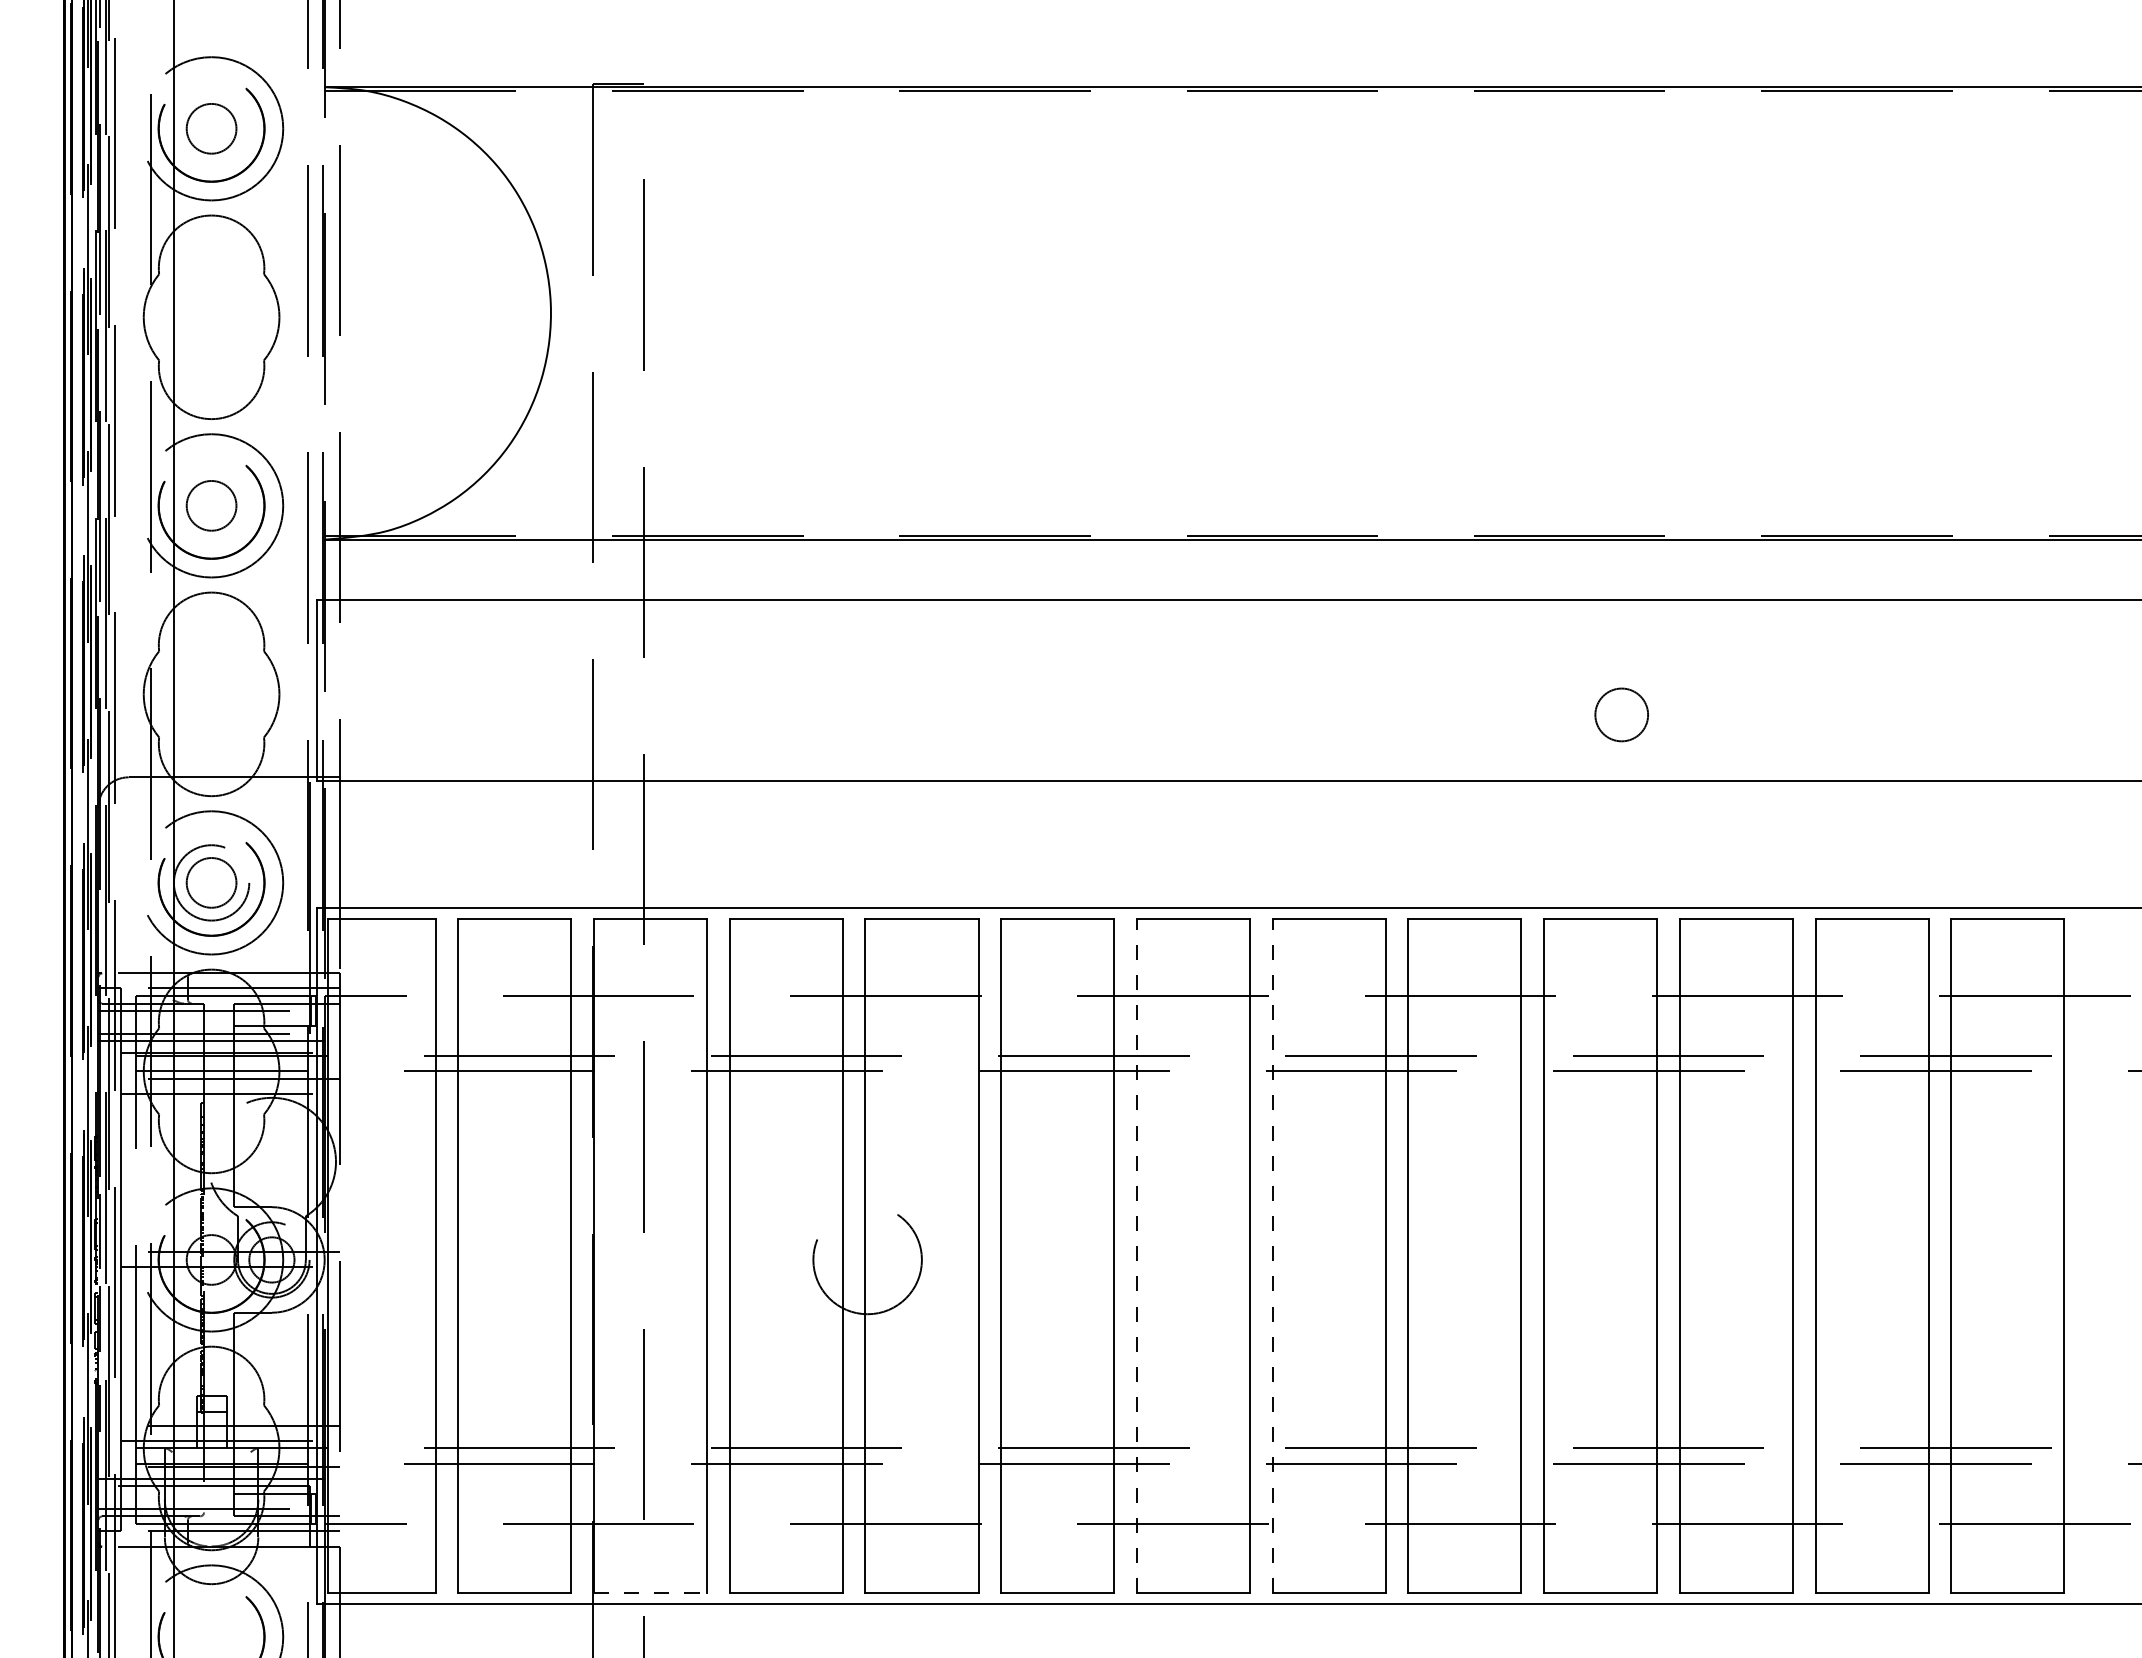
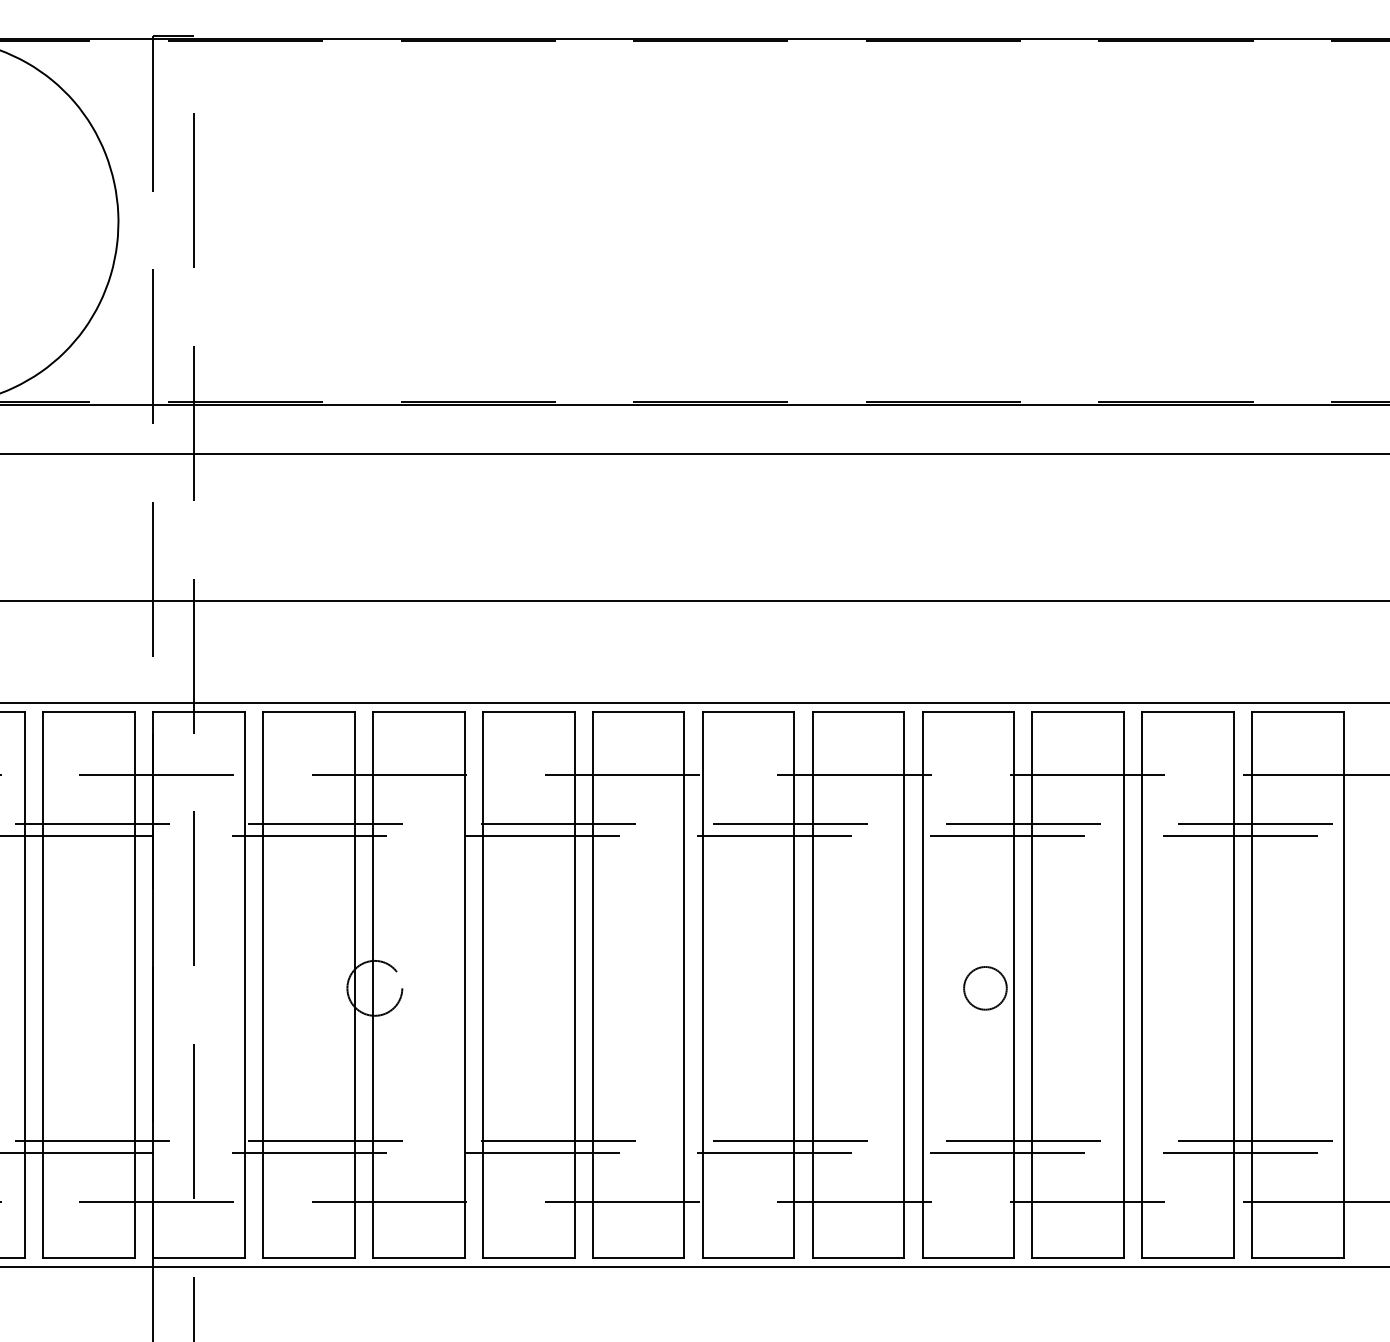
circle: (1621, 714) -> (985, 987), moved
line: (1136, 1255) -> (592, 984), dashed -> solid
line: (1272, 1255) -> (702, 984), dashed -> solid
circle: (867, 1259) -> (374, 987), size x0.62
line: (650, 1593) -> (199, 1258), dashed -> solid

